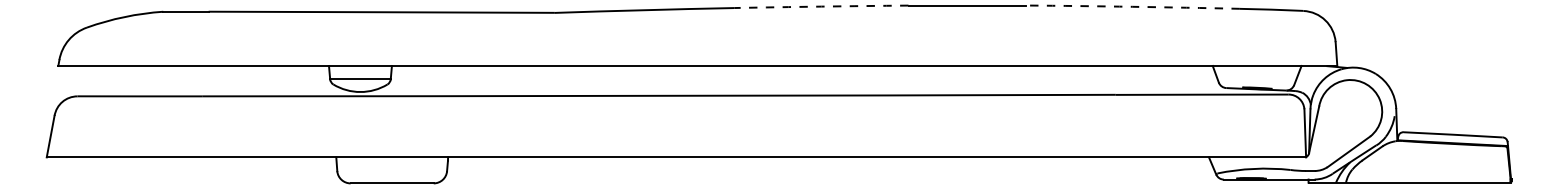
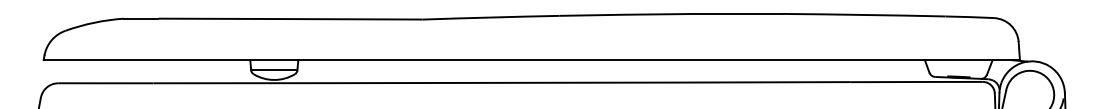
arc: (821, 6) -> (626, 14), dashed -> solid
arc: (1132, 6) -> (863, 14), dashed -> solid

